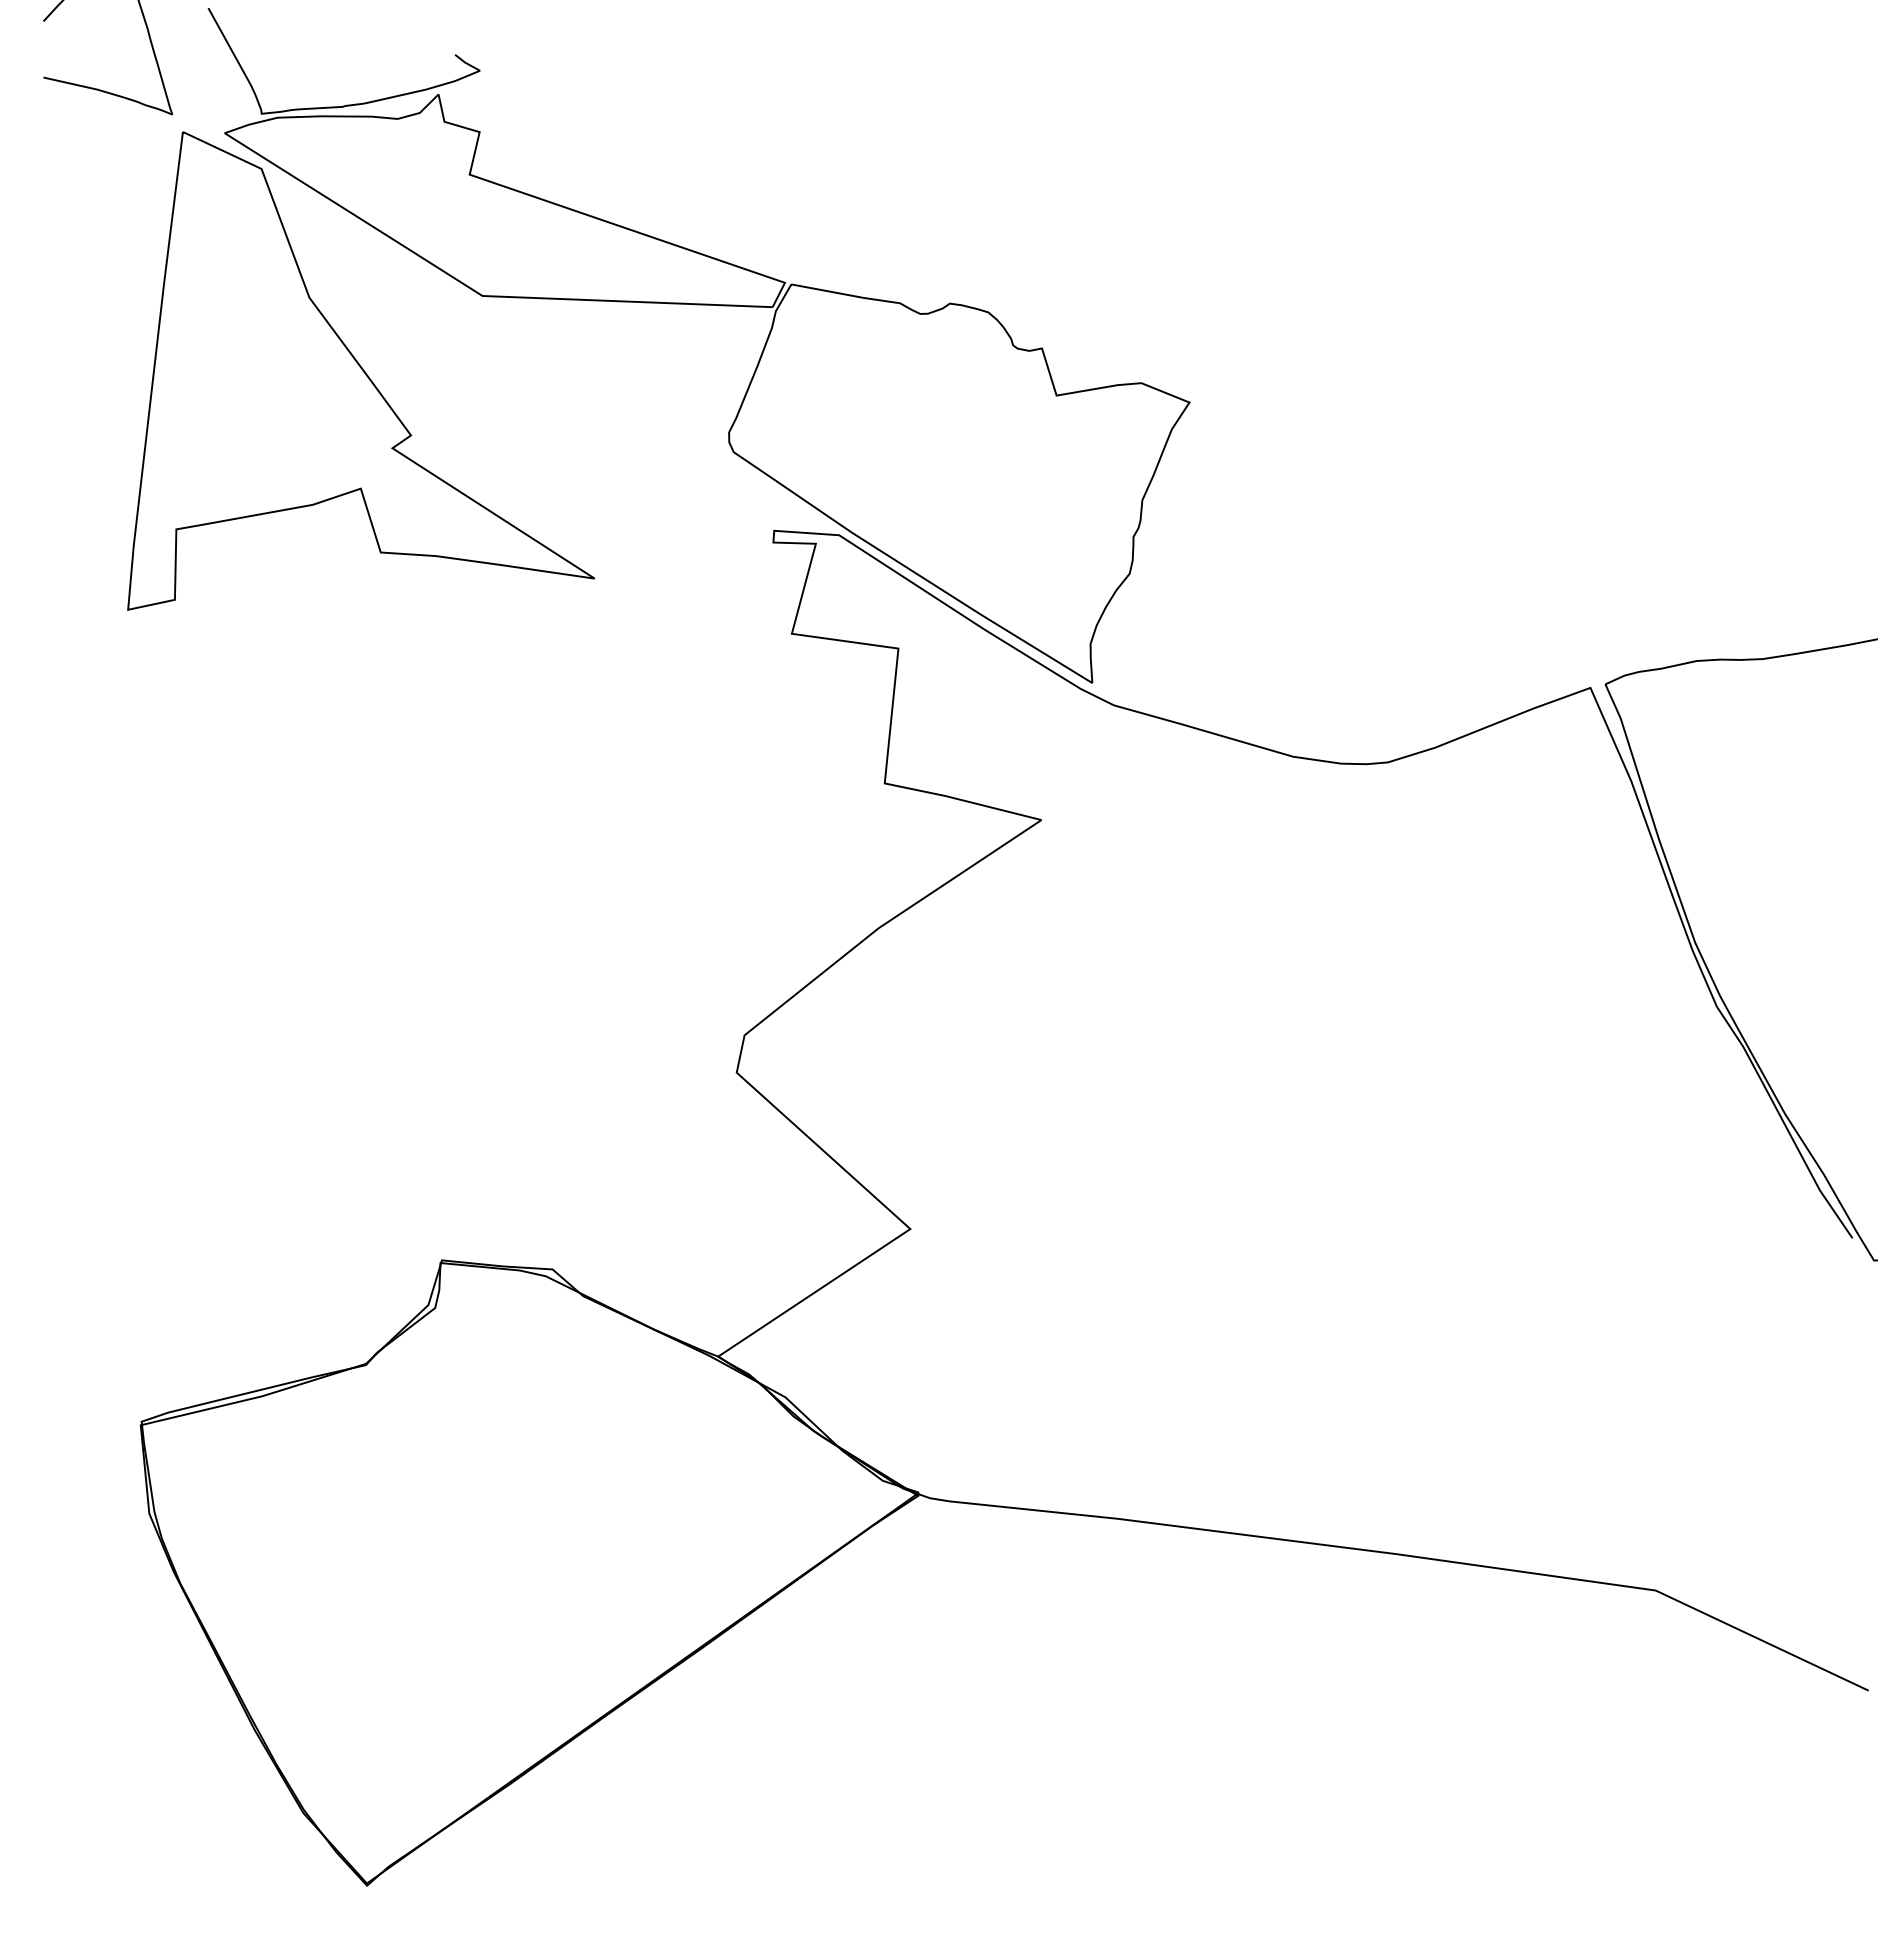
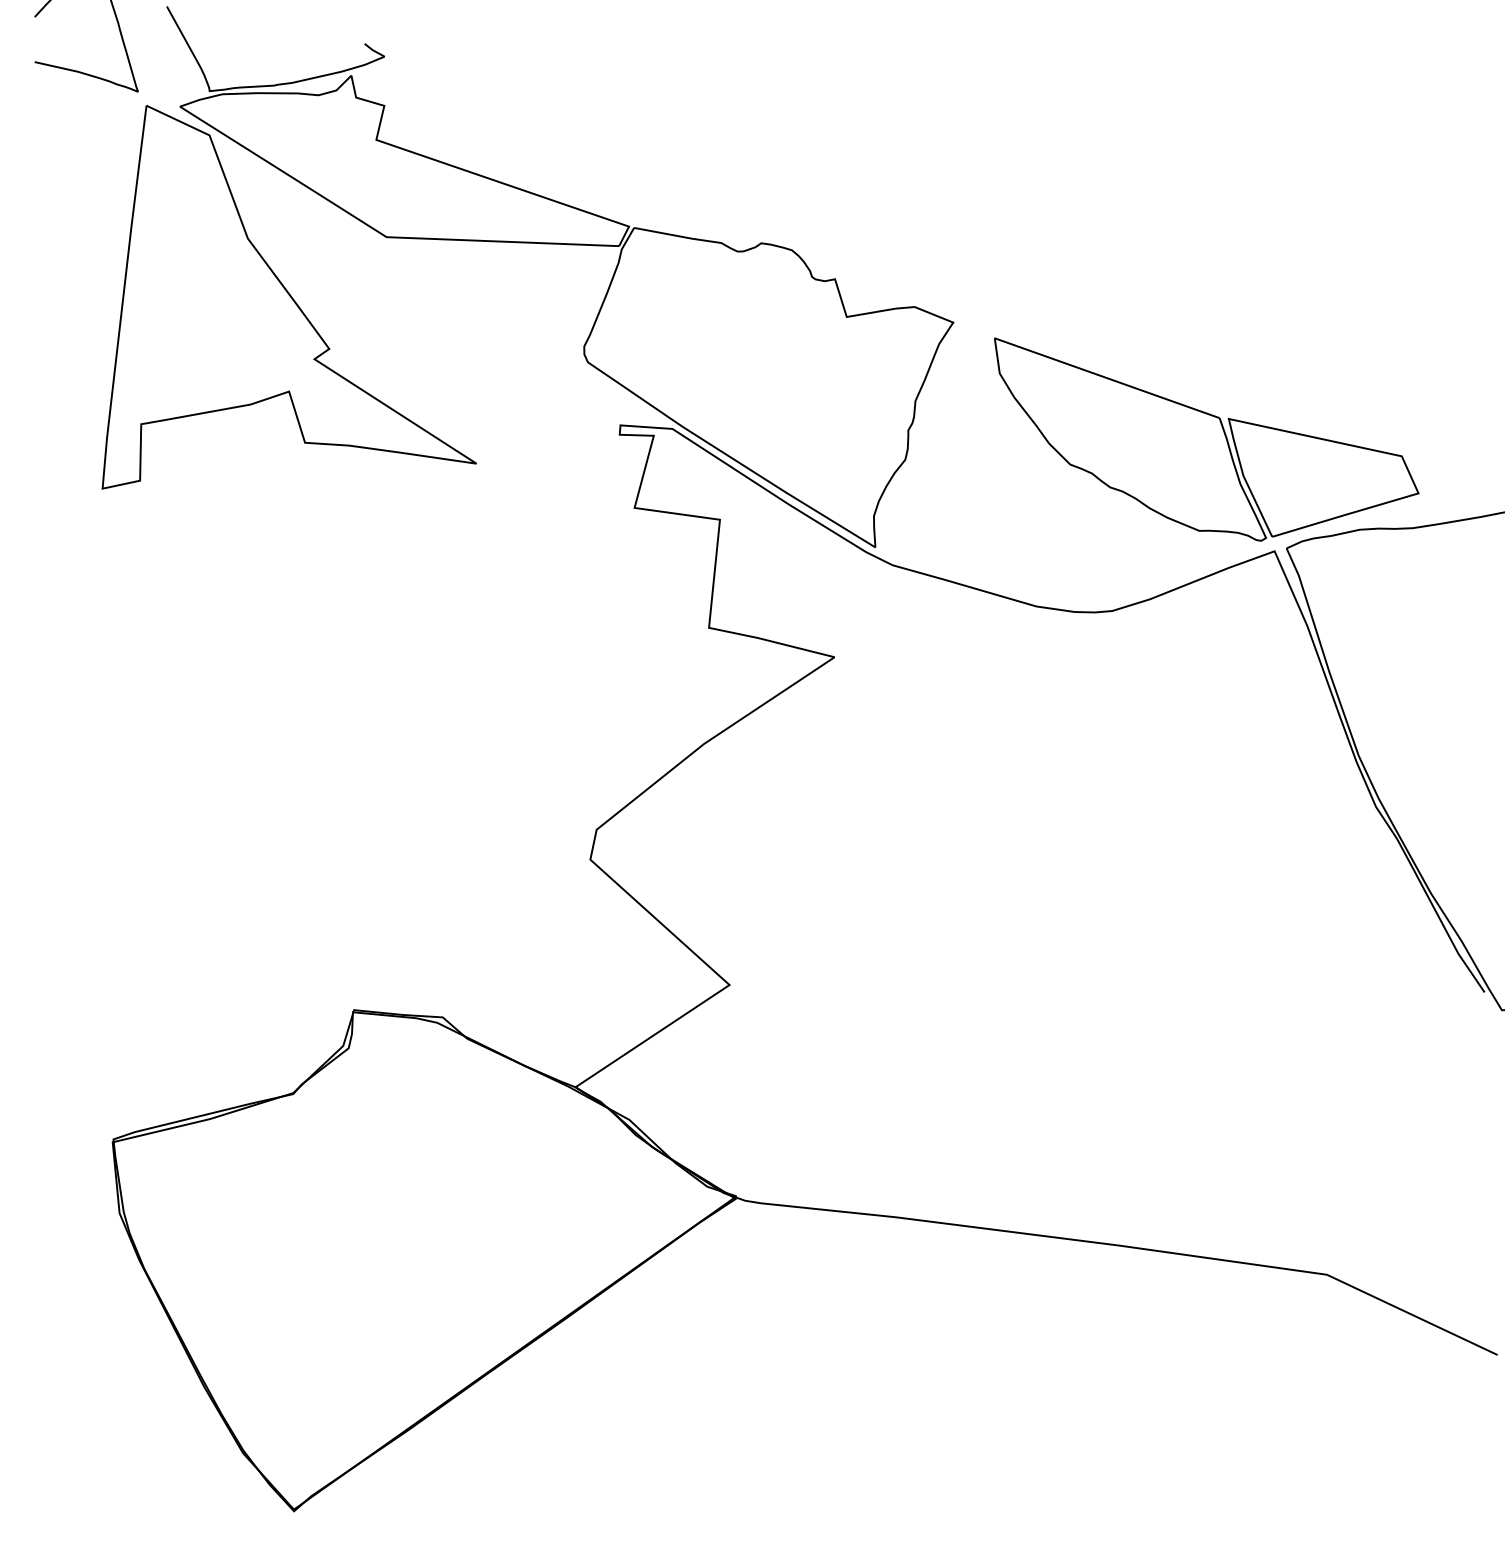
part: (1505, 548) -> (1206, 439), added

